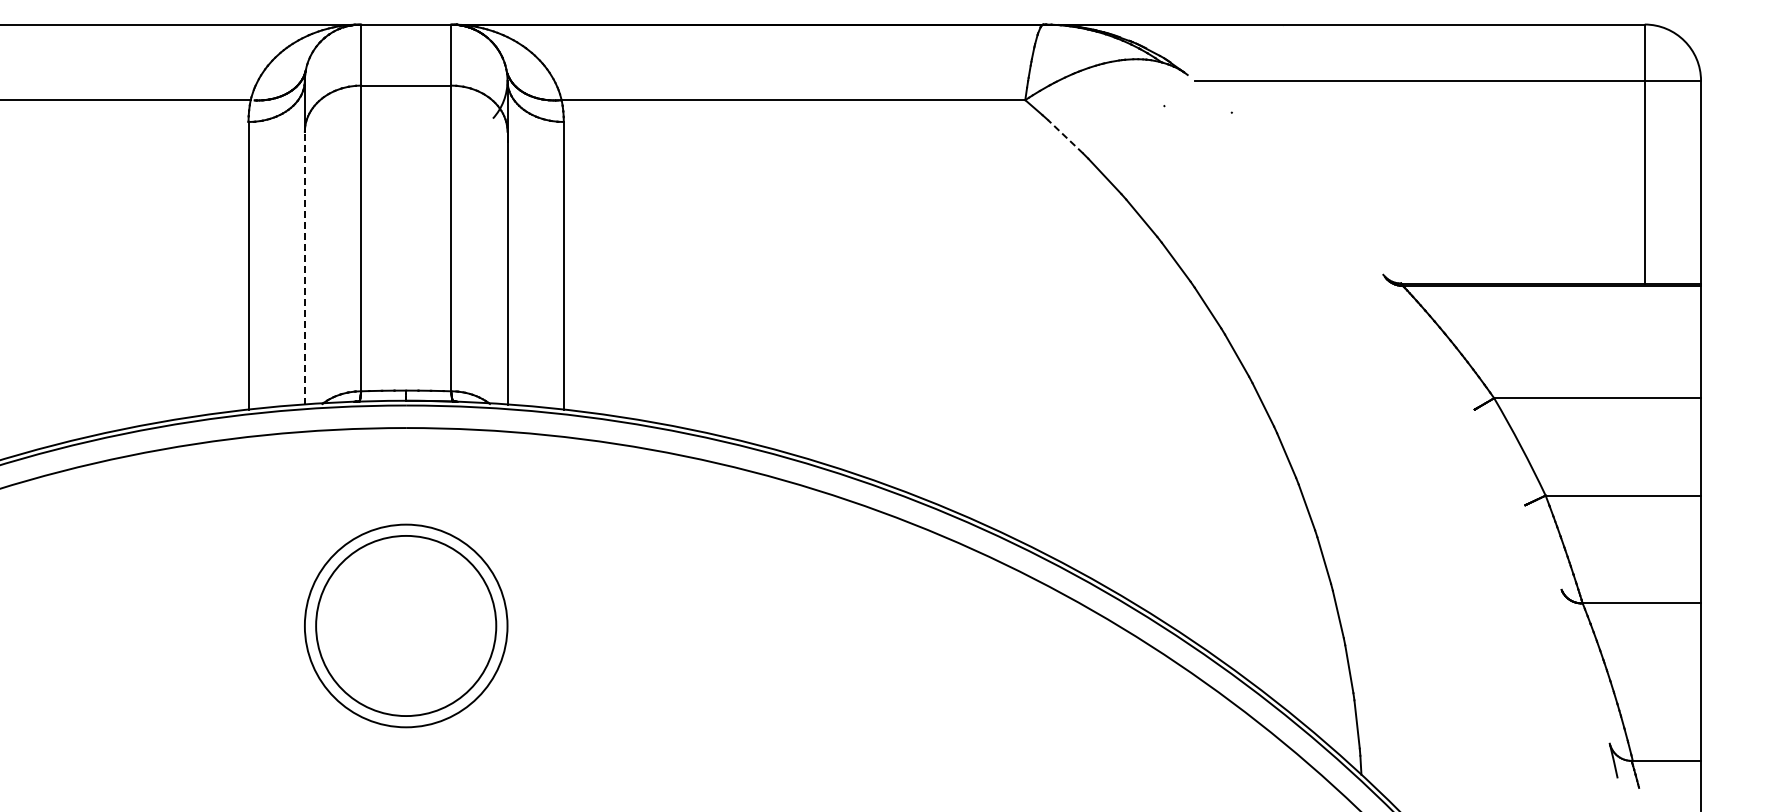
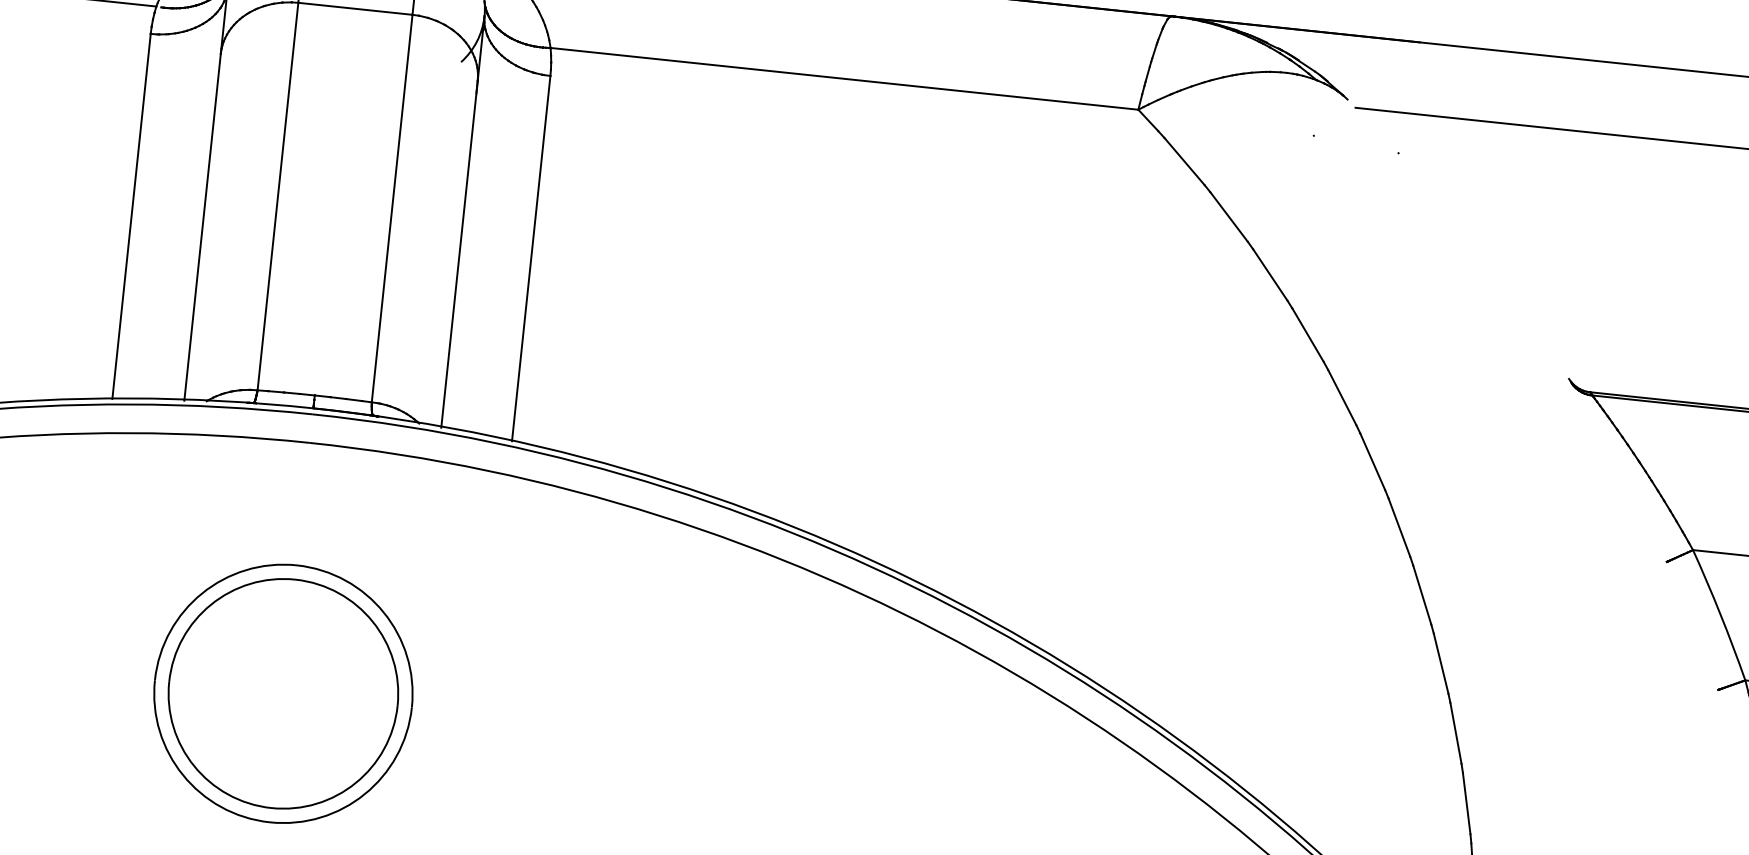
line: (1065, 136) -> (1184, 161), dashed -> solid
line: (304, 267) -> (202, 225), dashed -> solid

